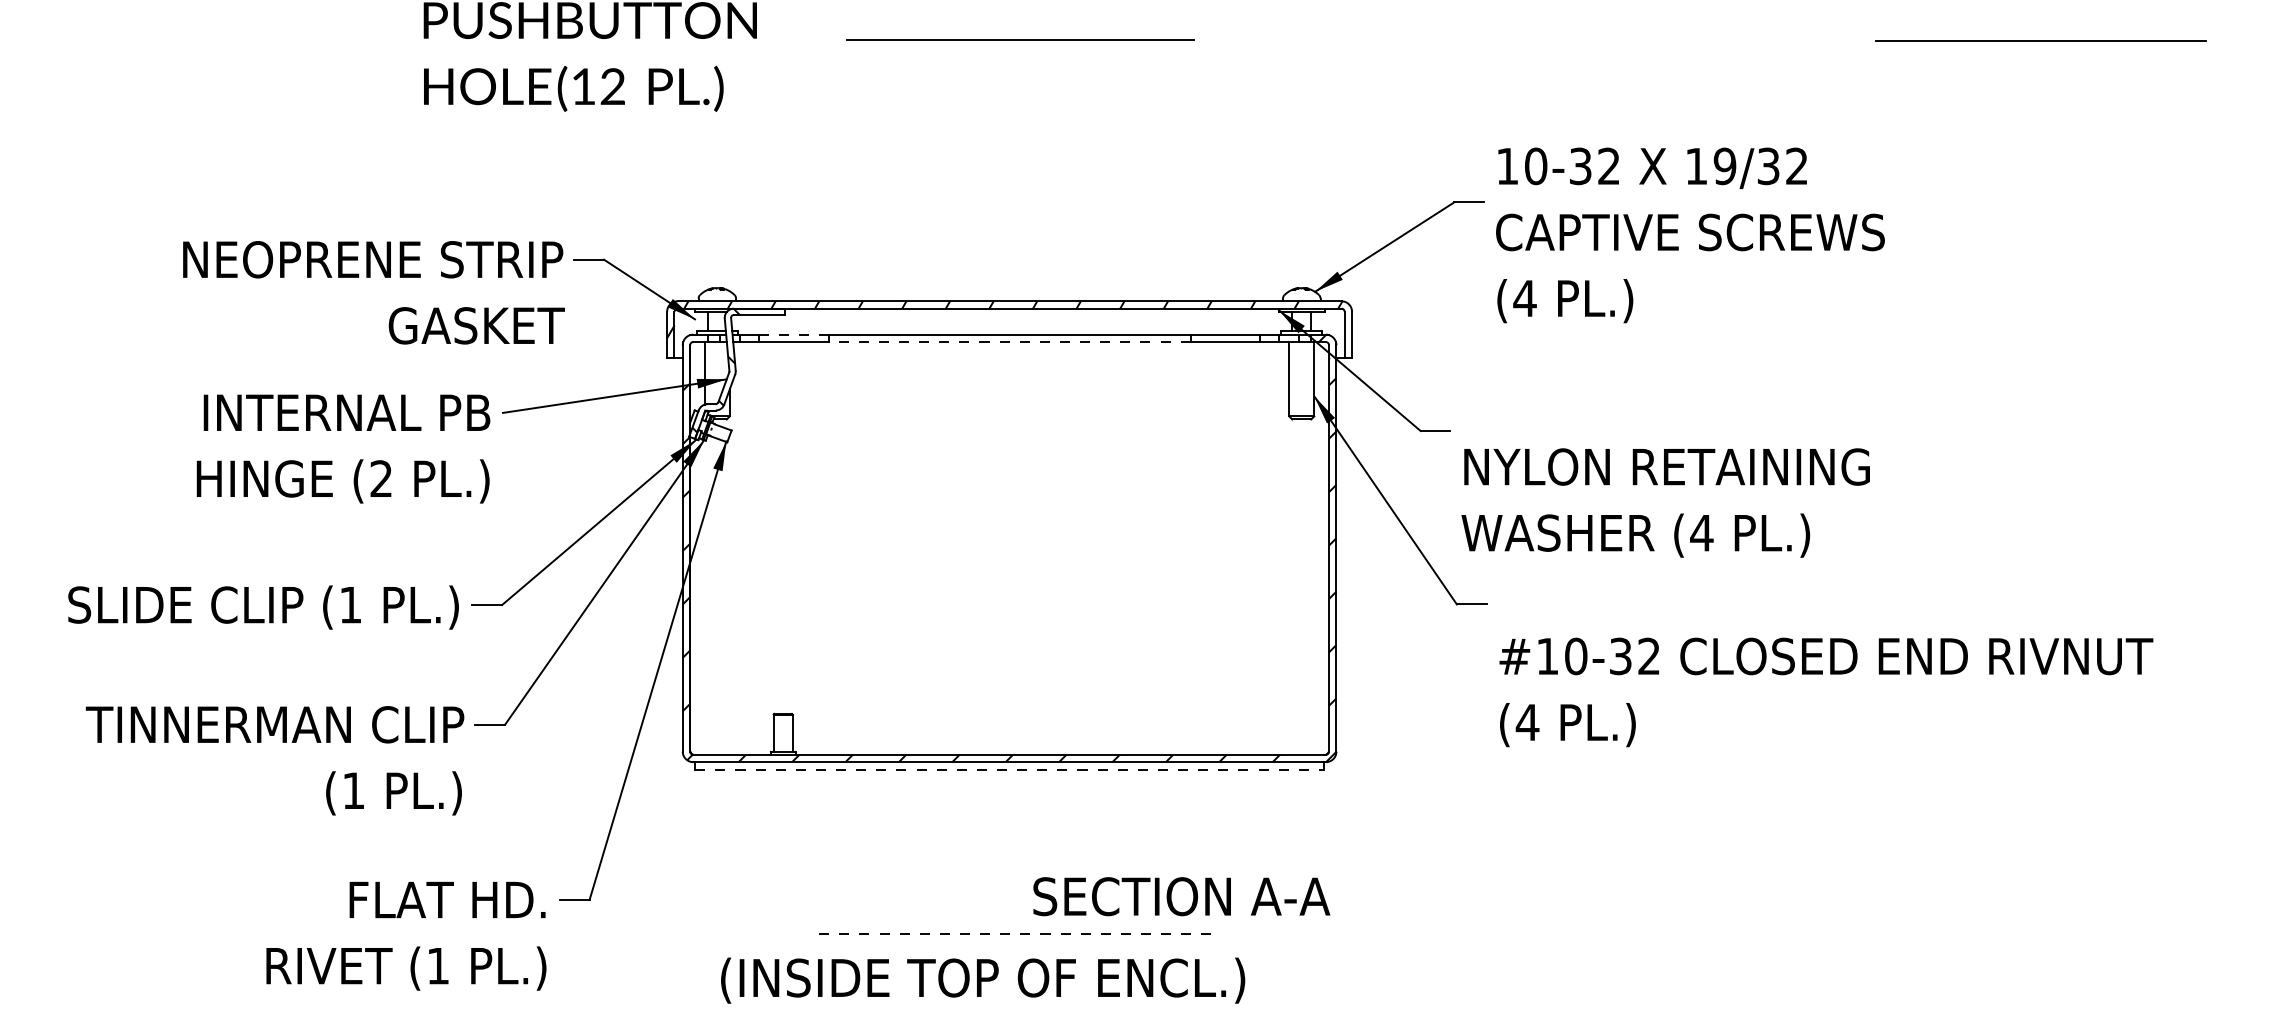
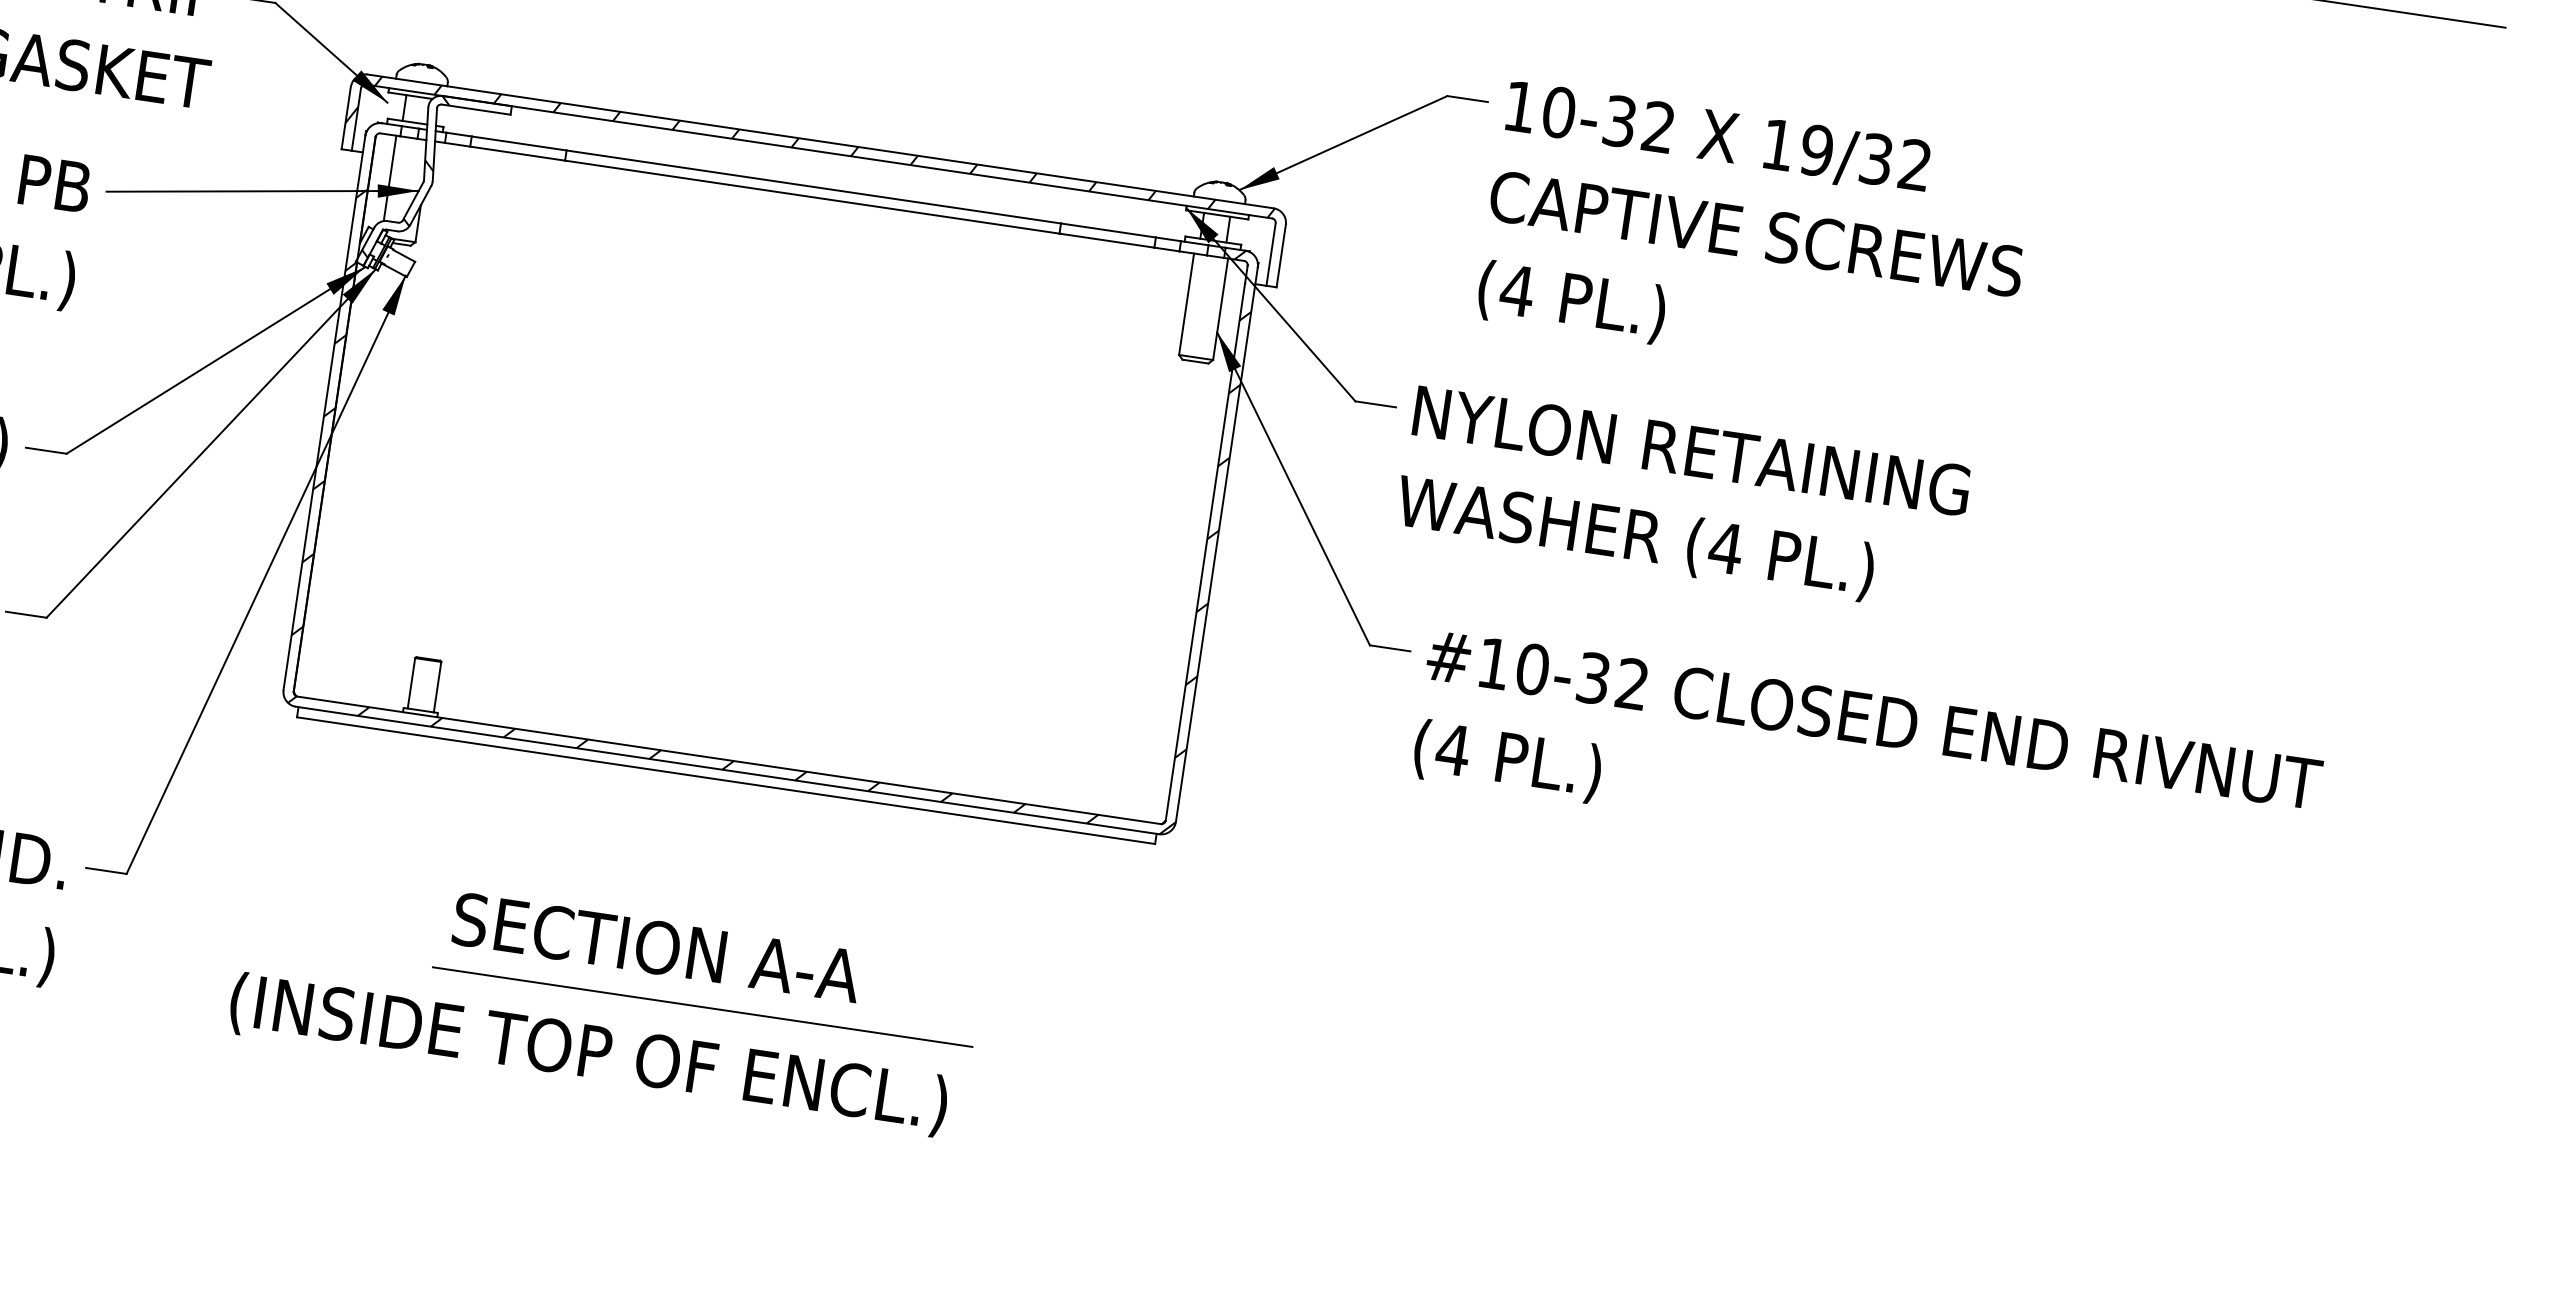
text: (1690, 235) -> (1755, 238), moved
line: (793, 334) -> (518, 143), dashed -> solid
line: (1009, 342) -> (812, 197), dashed -> solid
text: (1665, 502) -> (1682, 499), moved
text: (1826, 692) -> (1867, 769), moved
line: (1010, 769) -> (727, 780), dashed -> solid
text: (1181, 896) -> (656, 947), moved
line: (1016, 934) -> (702, 1007), dashed -> solid
text: (983, 980) -> (589, 1054), moved

